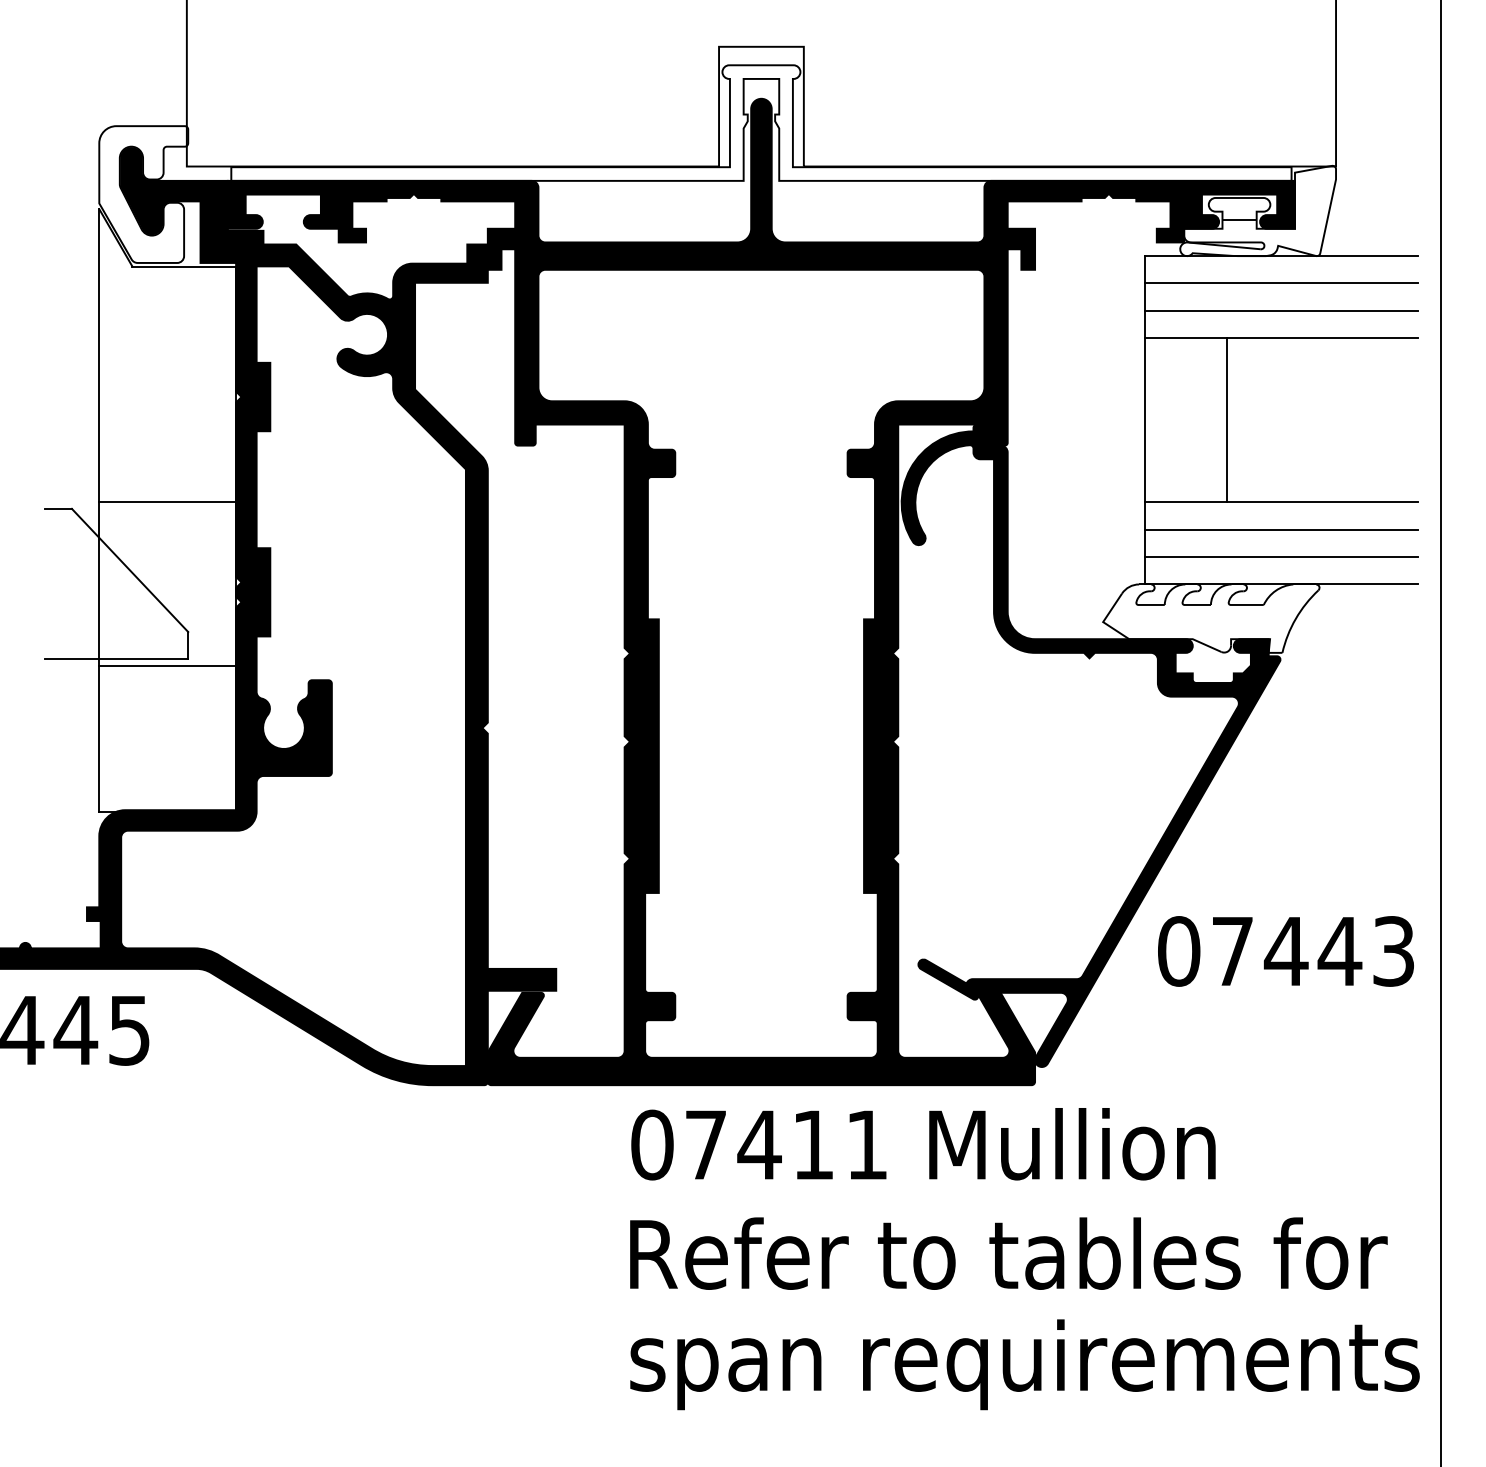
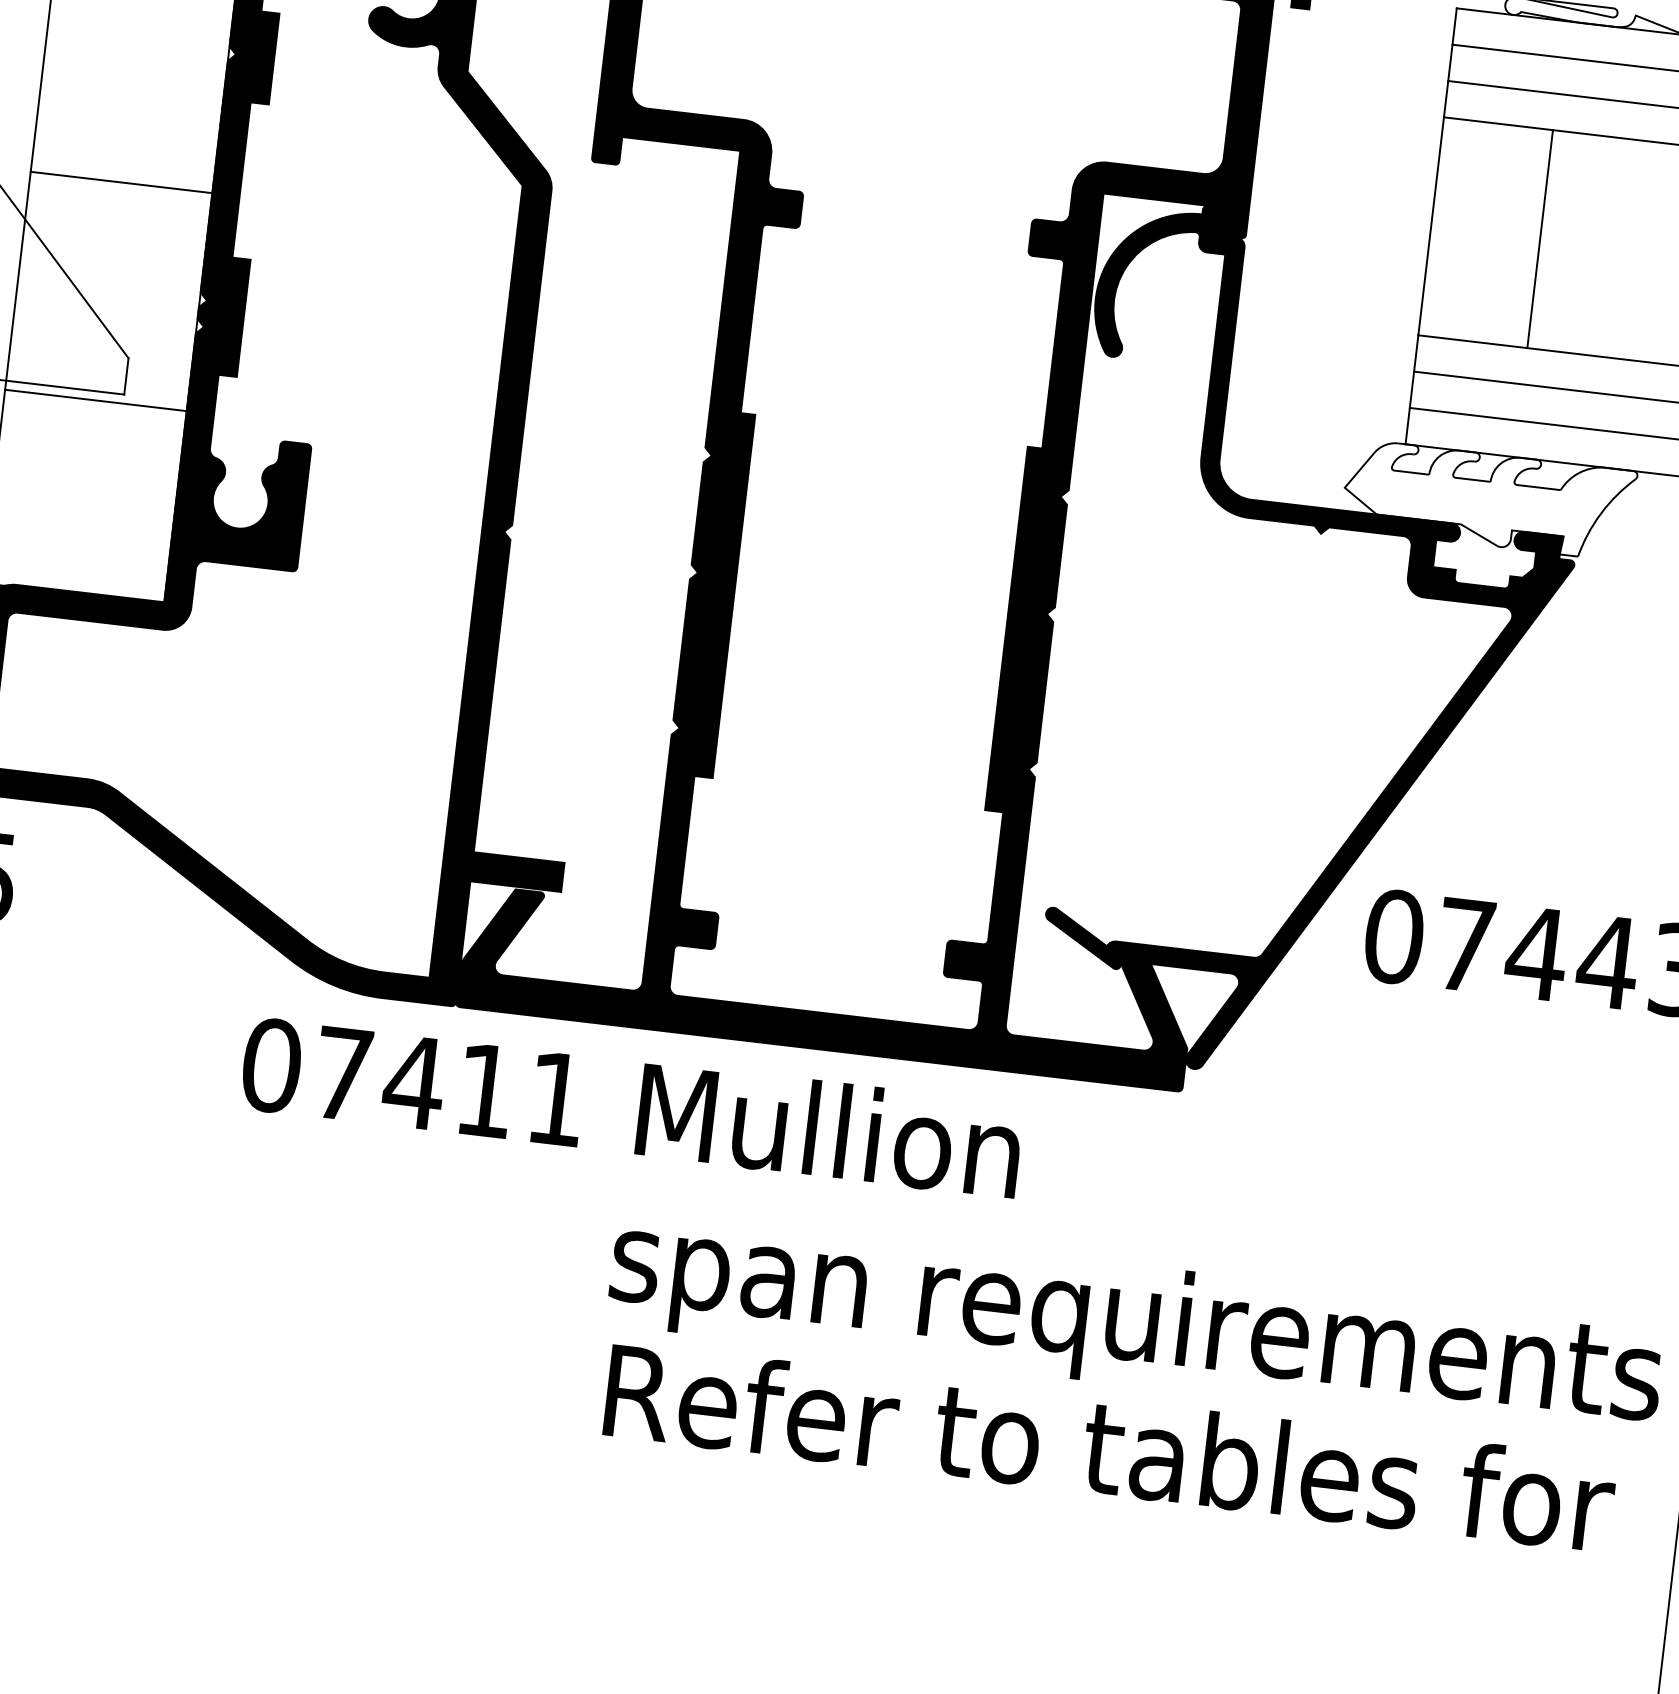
text: (923, 1144) -> (631, 1107), moved
text: (1020, 1262) -> (1135, 1325), Refer to tables for -> span requirements
text: (1024, 1364) -> (1124, 1461), span requirements -> Refer to tables for

